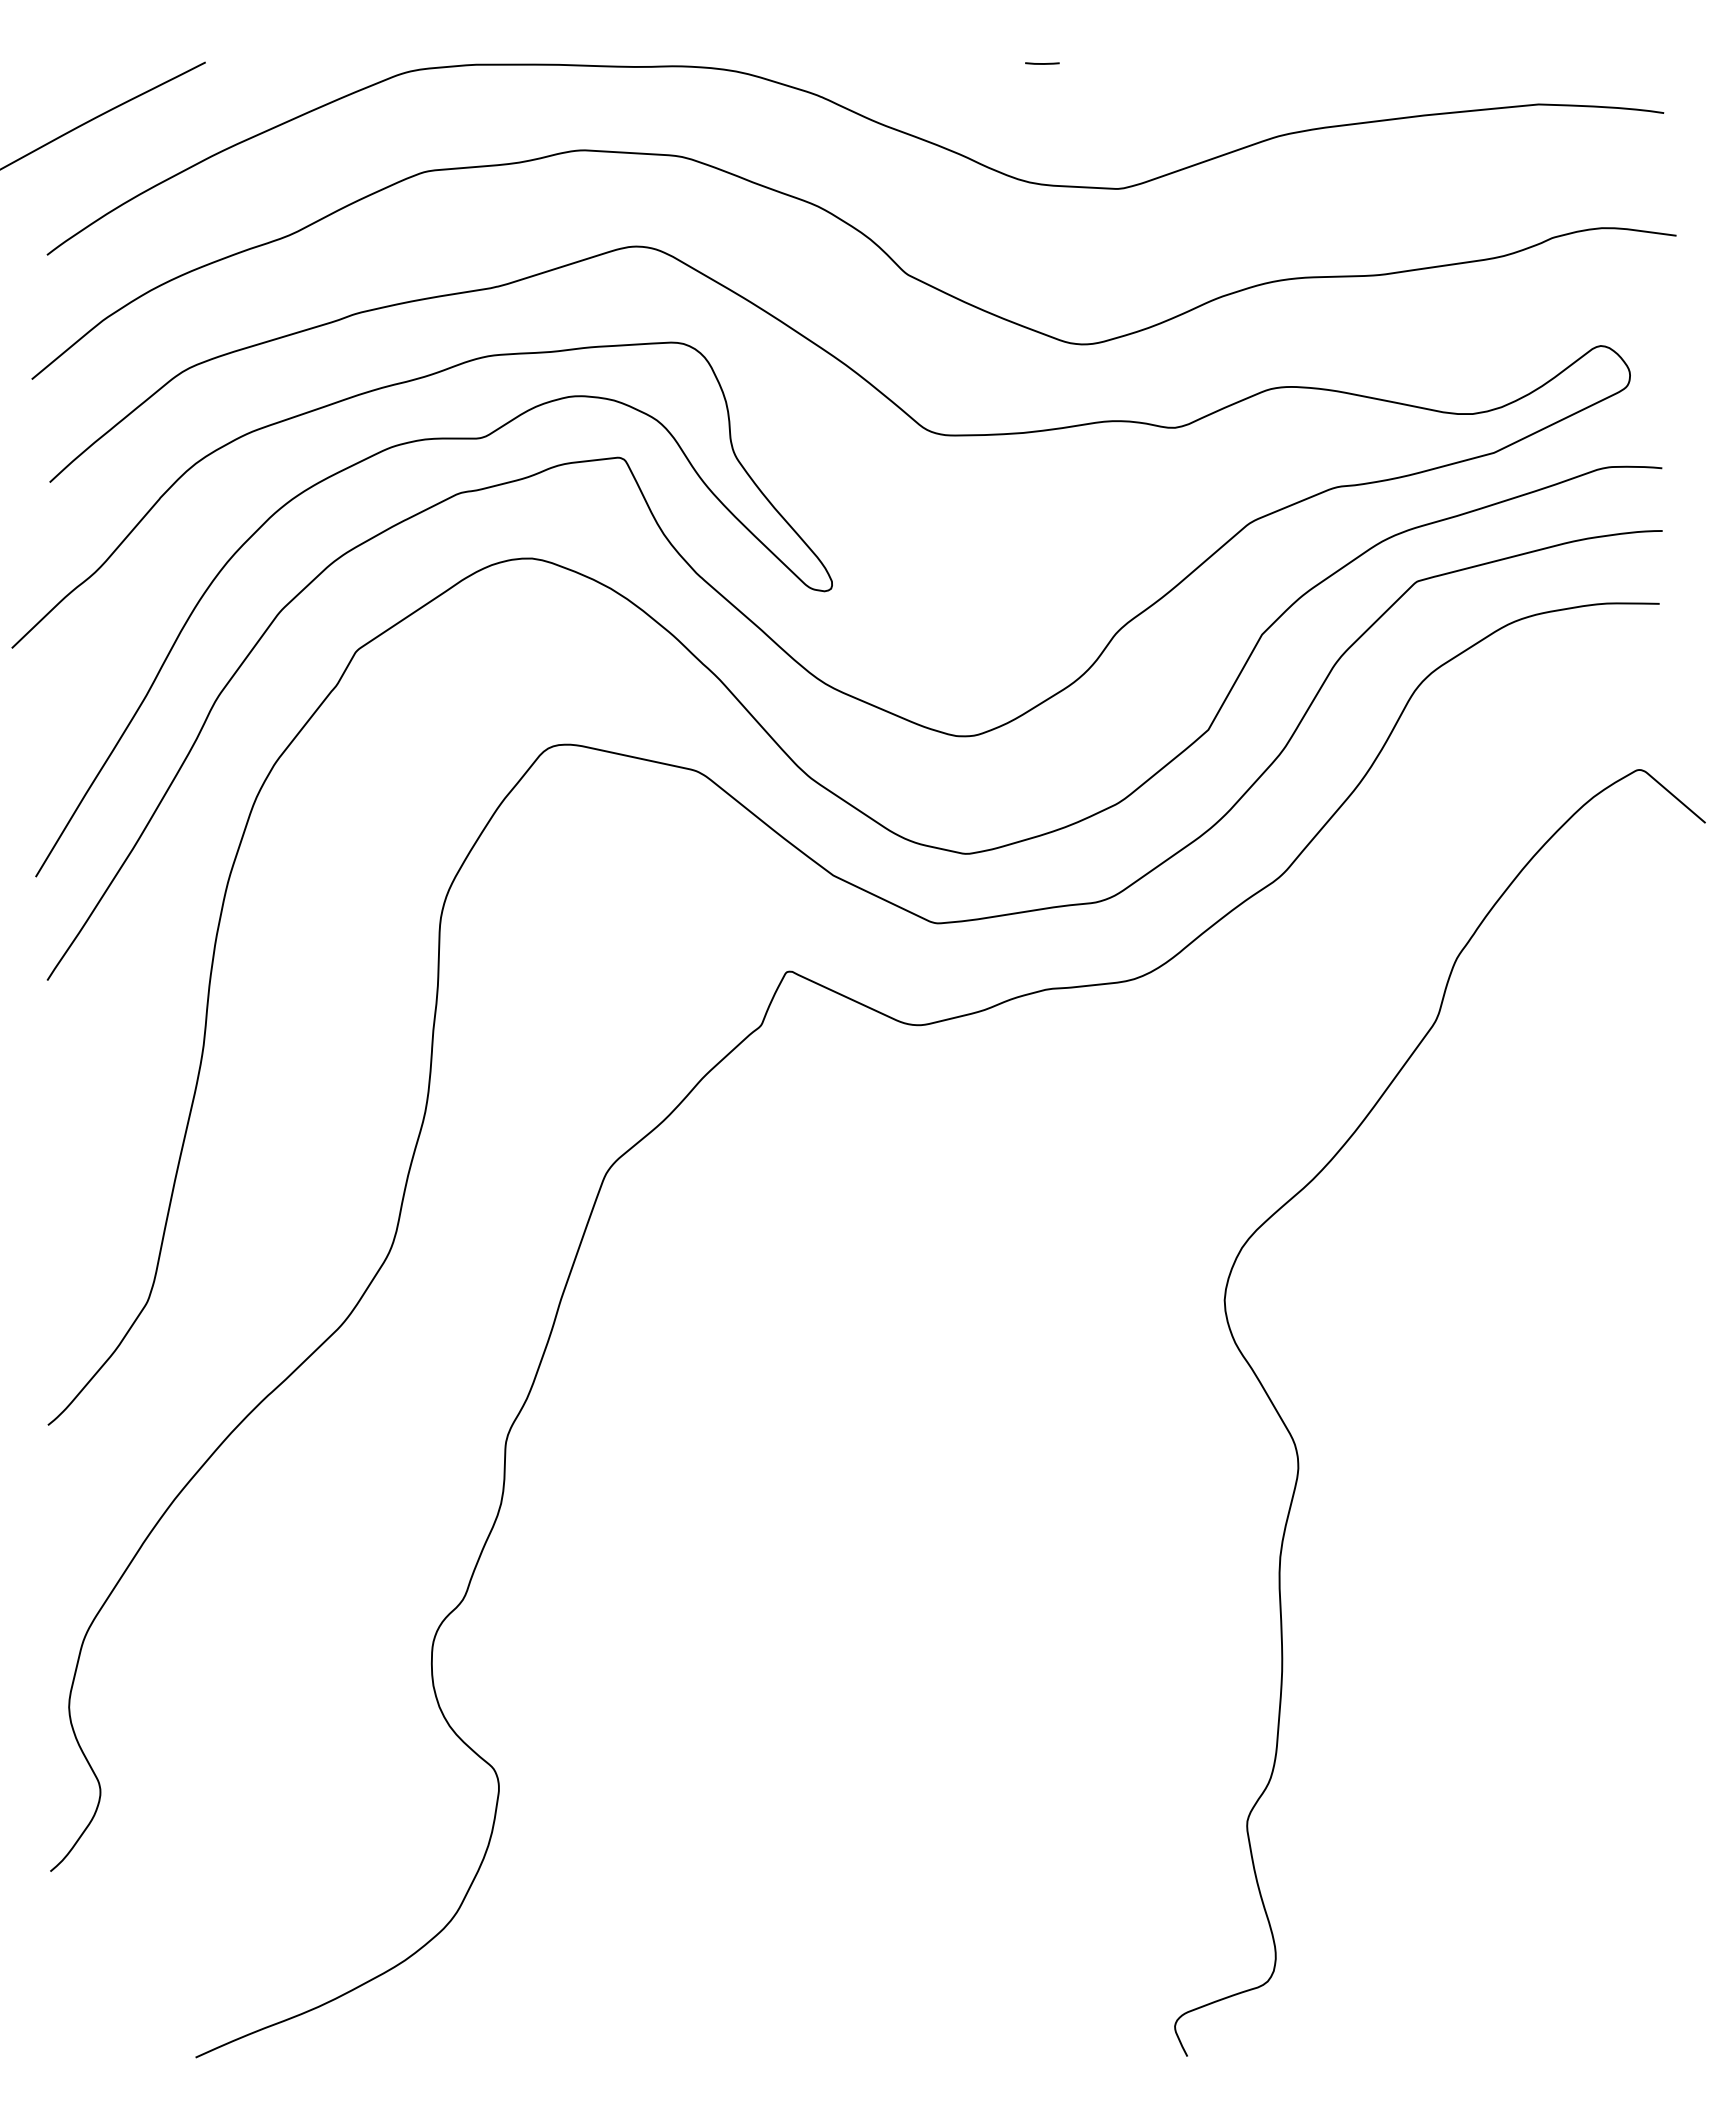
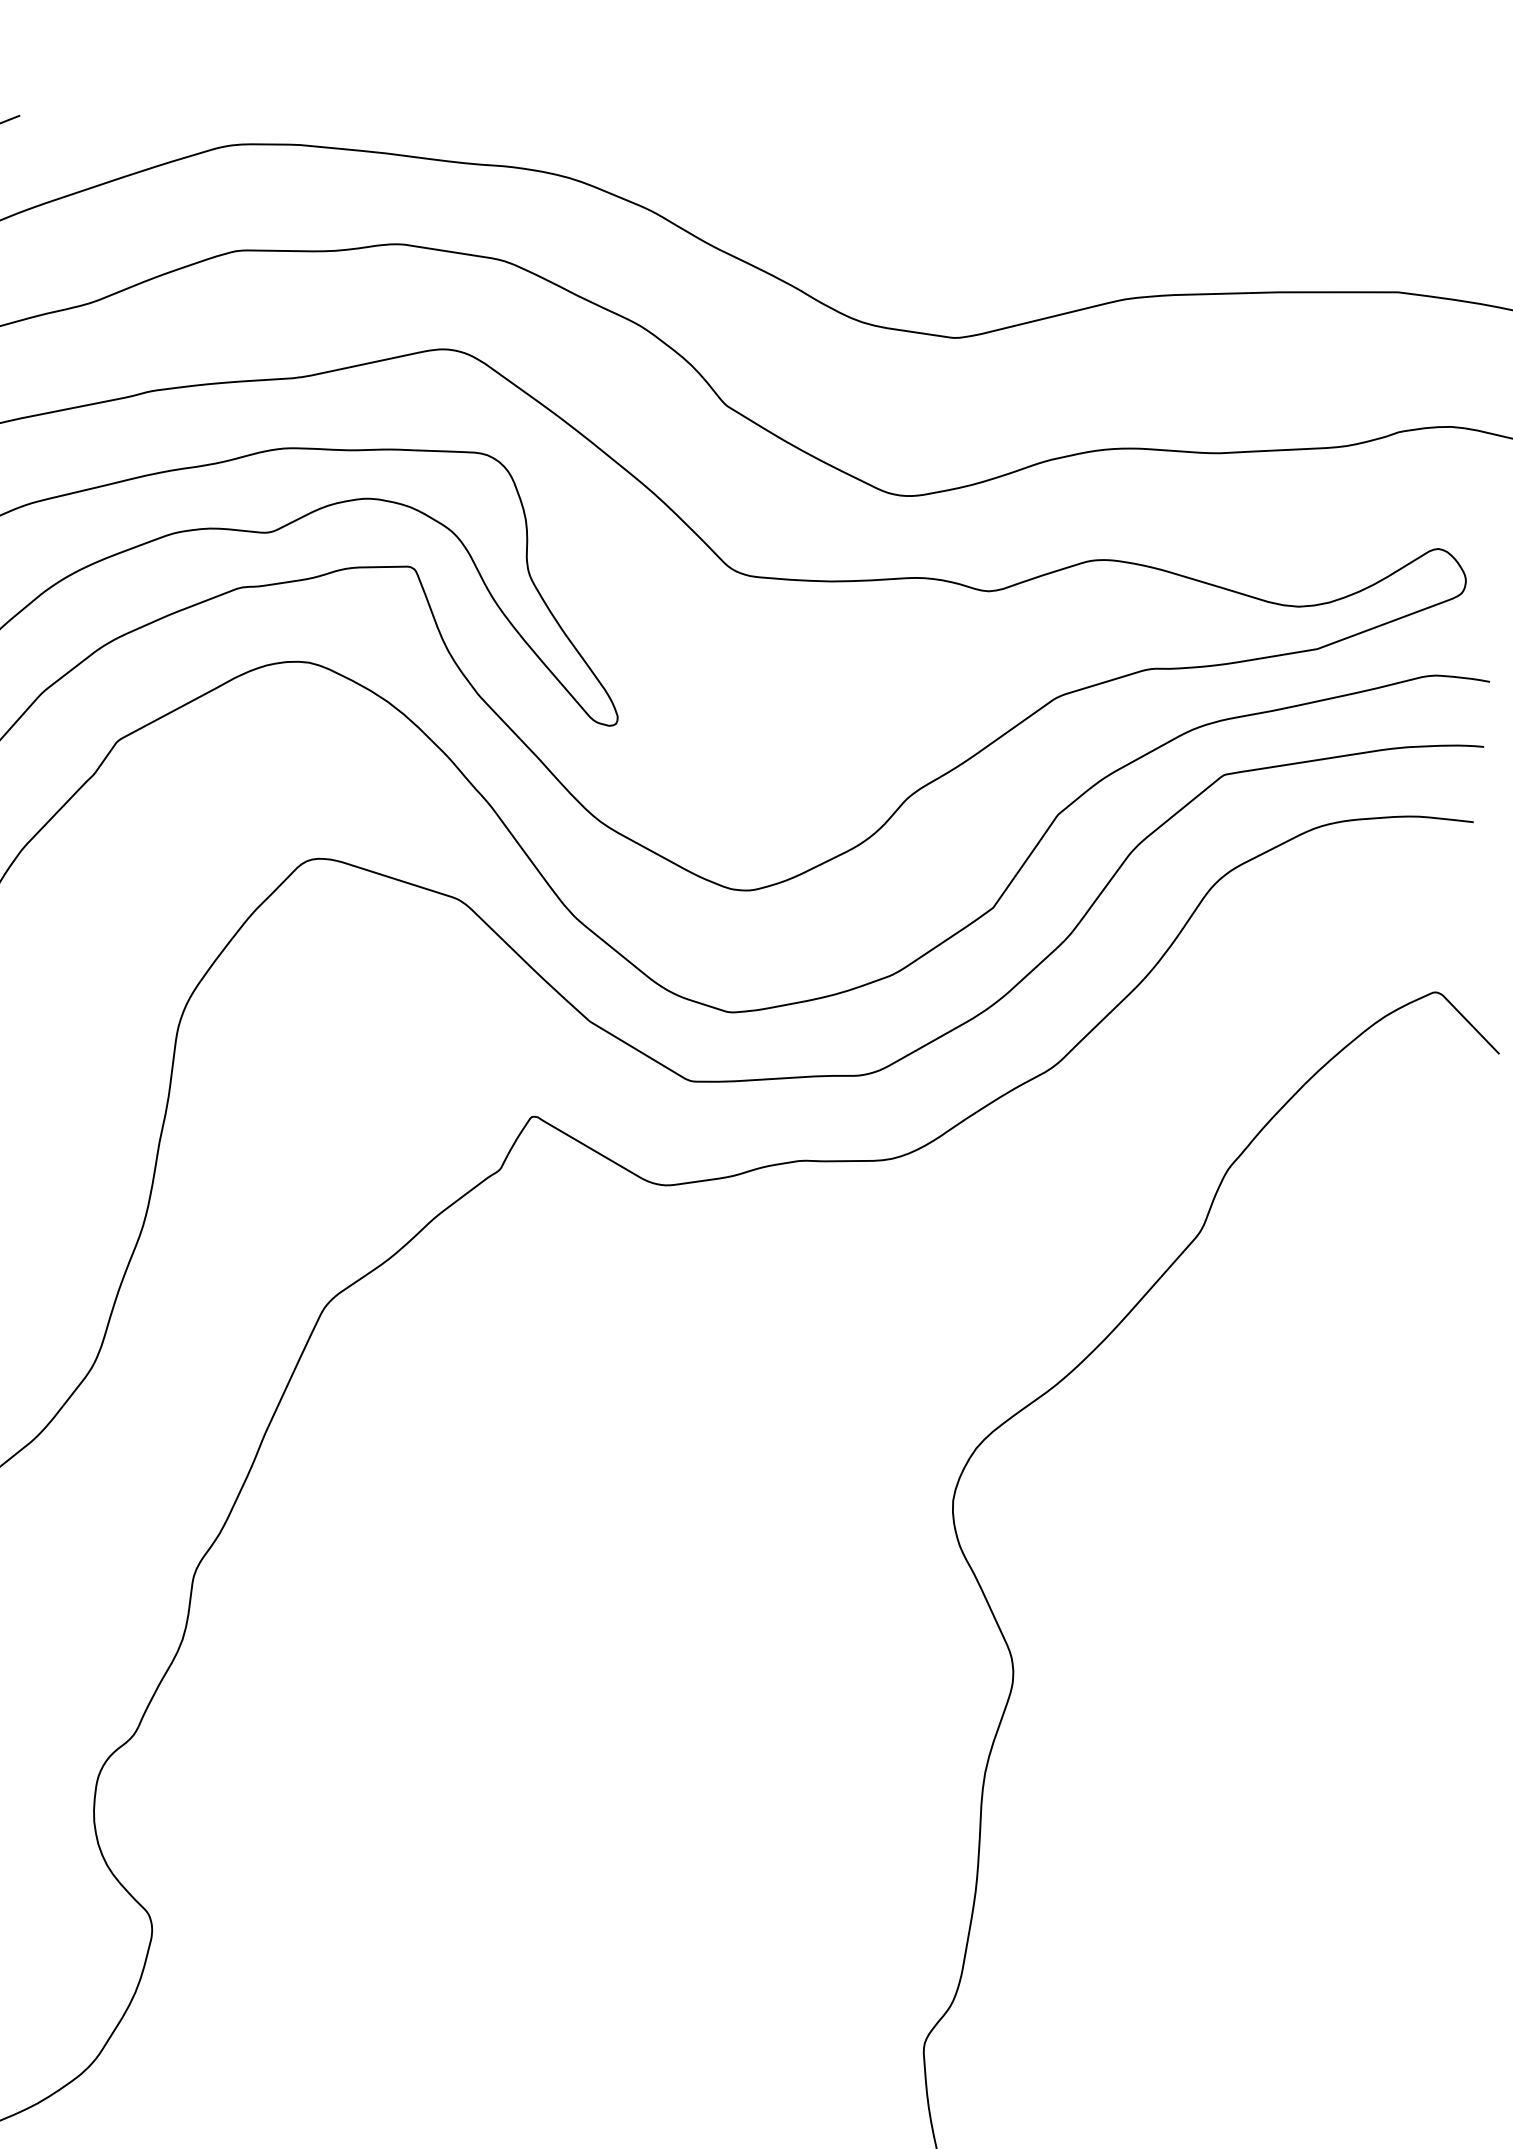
line: (1042, 63) -> (887, 200), removed

